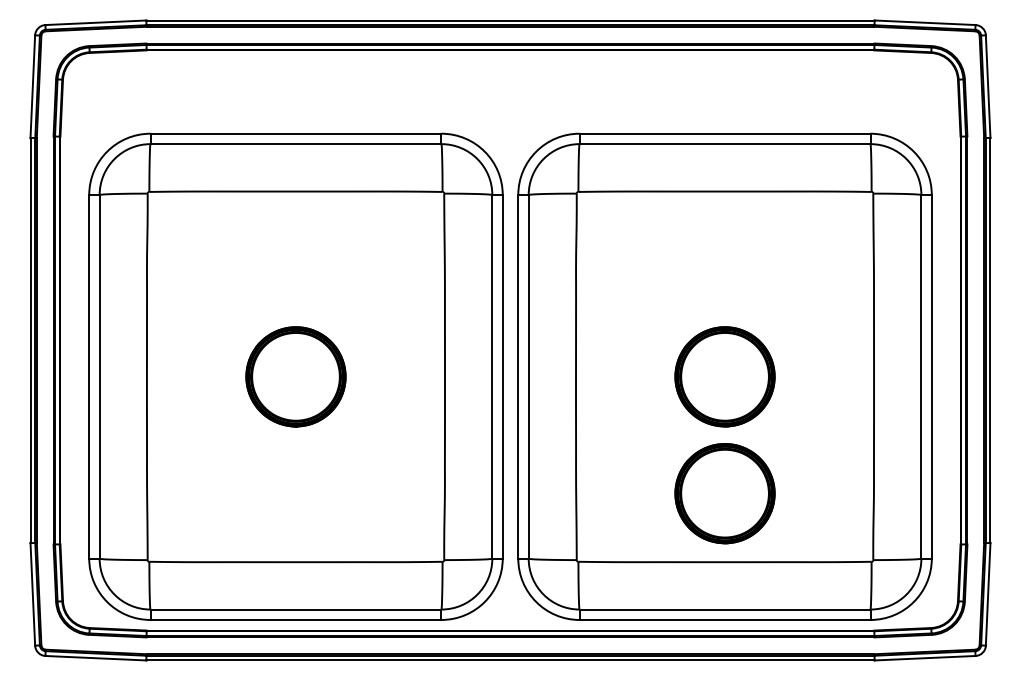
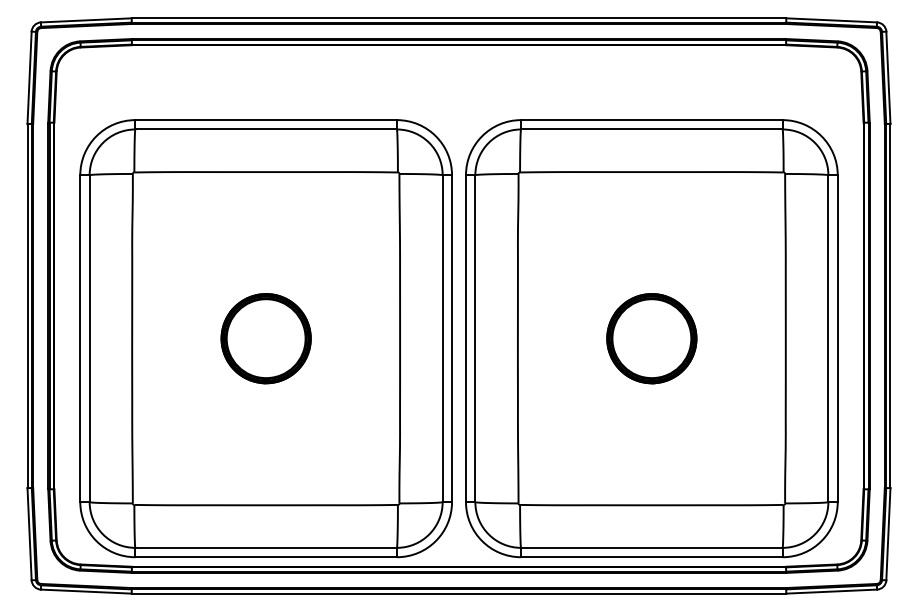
part: (724, 493) -> (651, 443), removed

